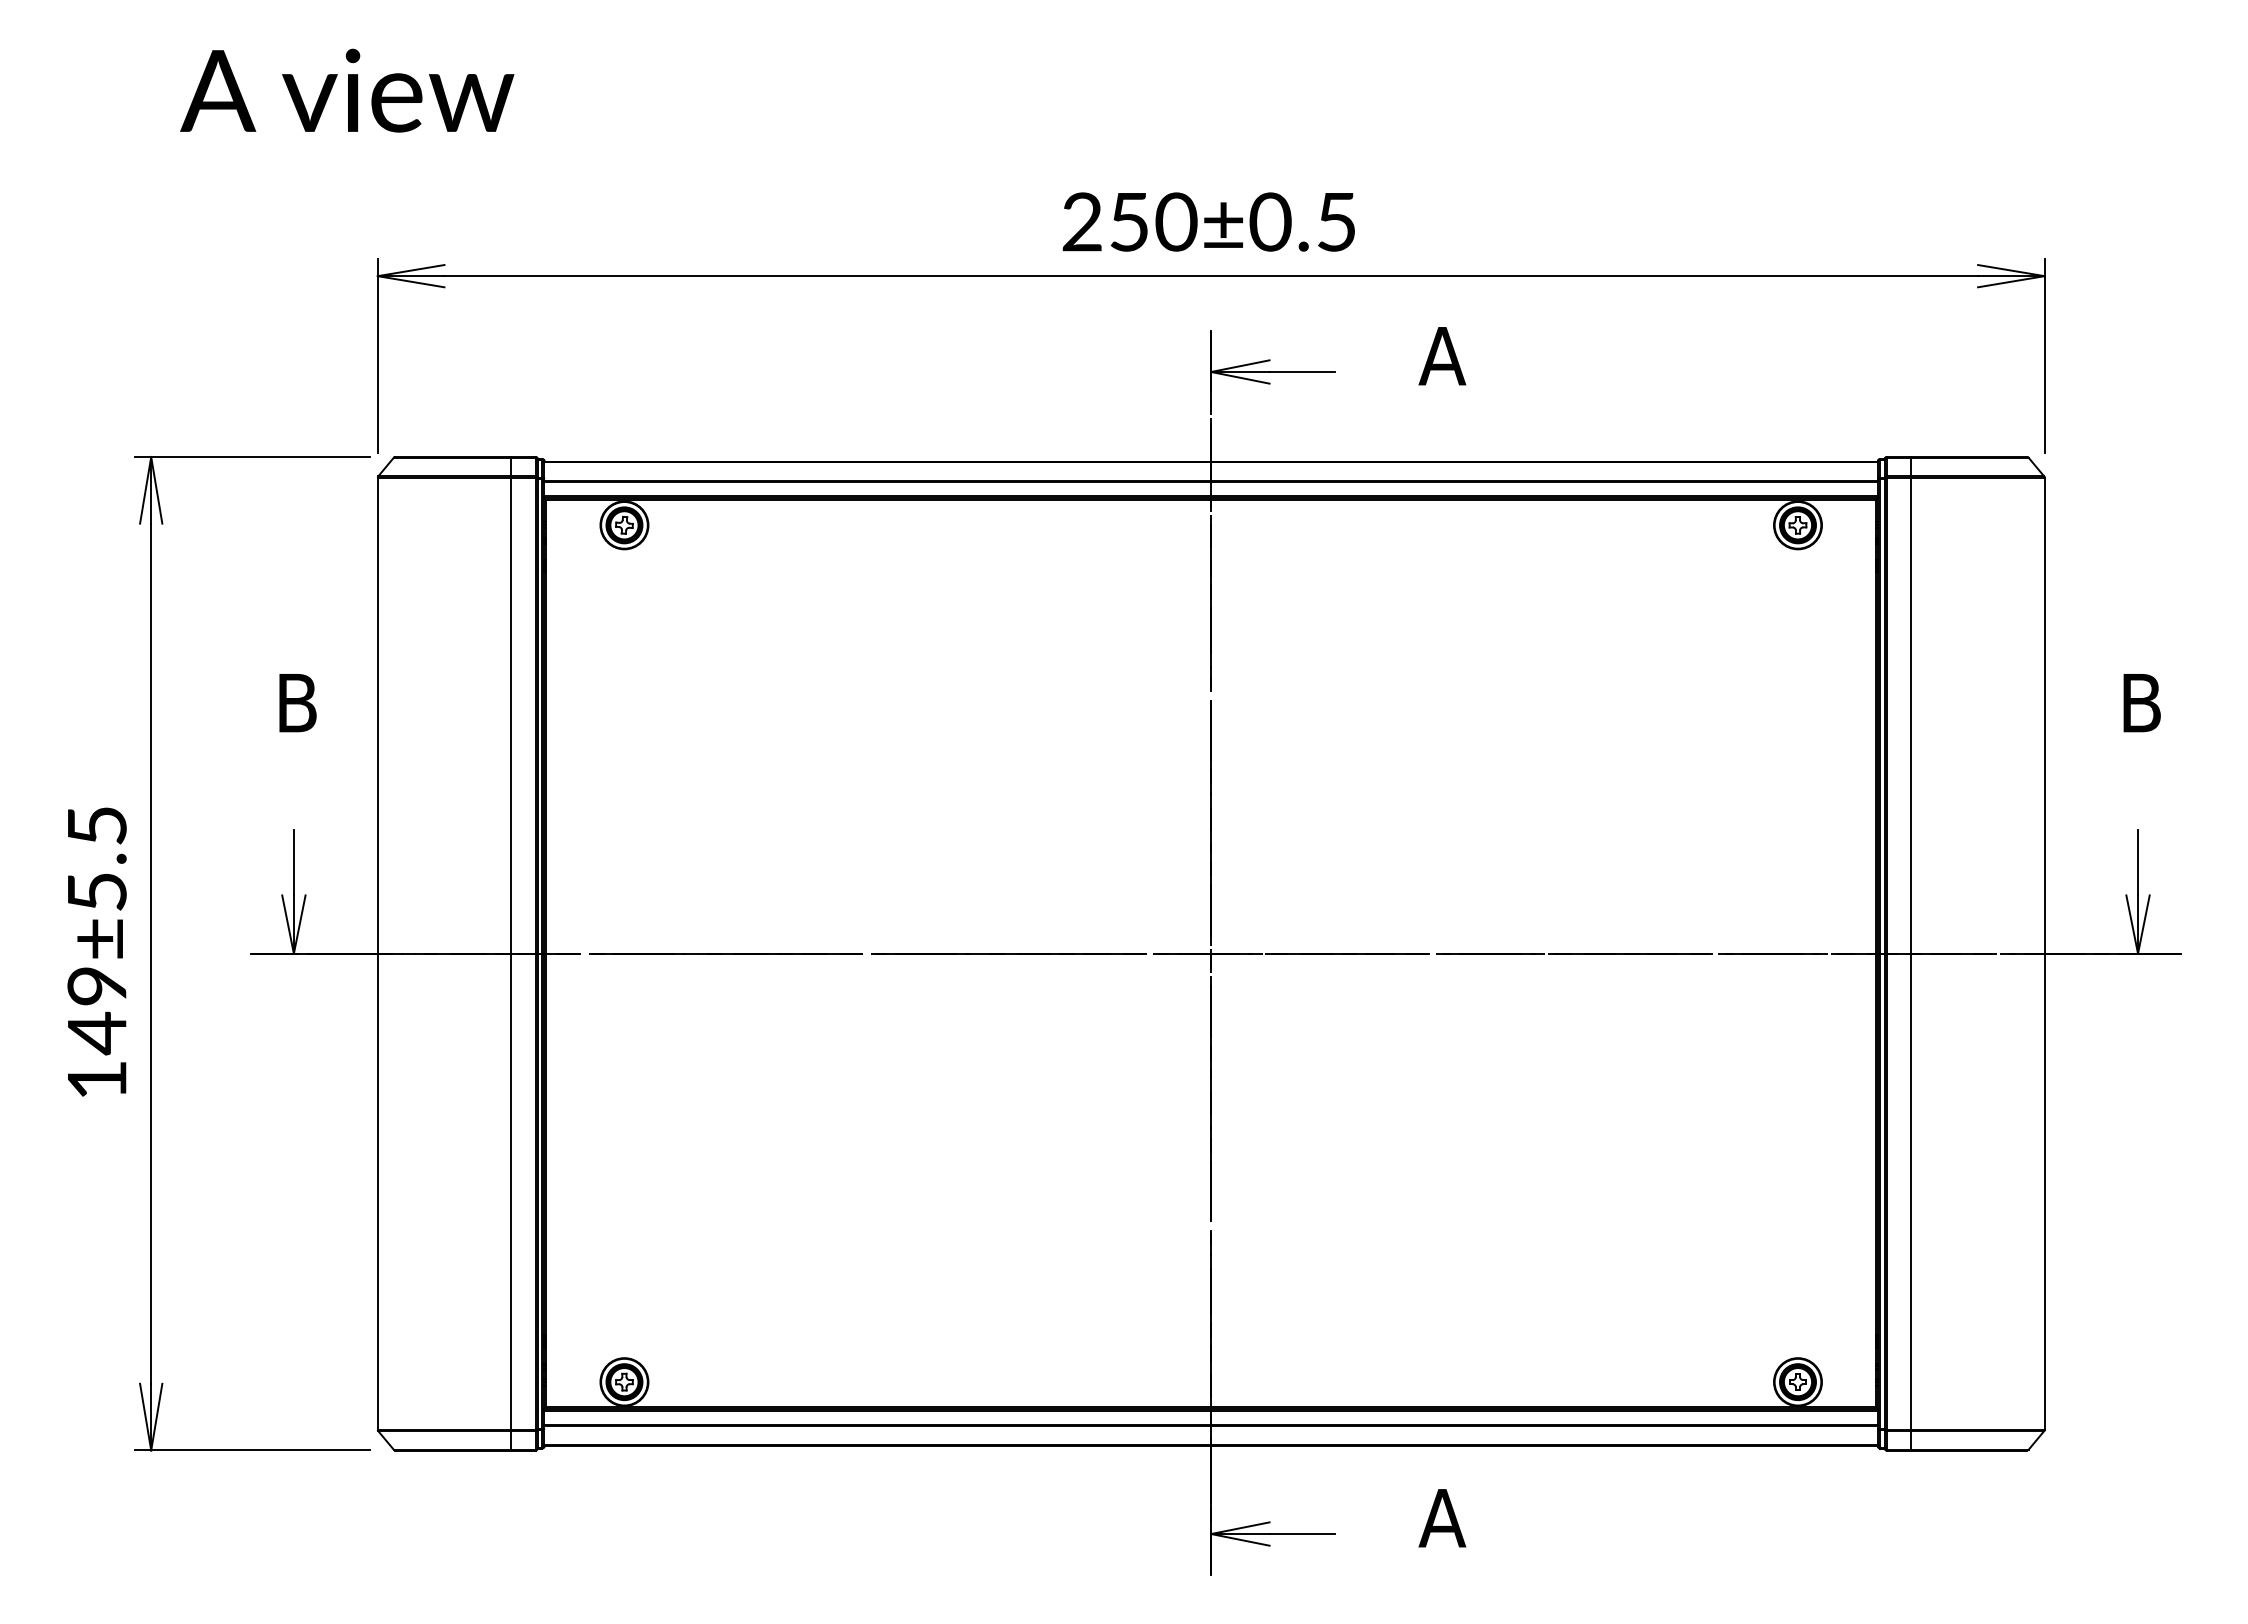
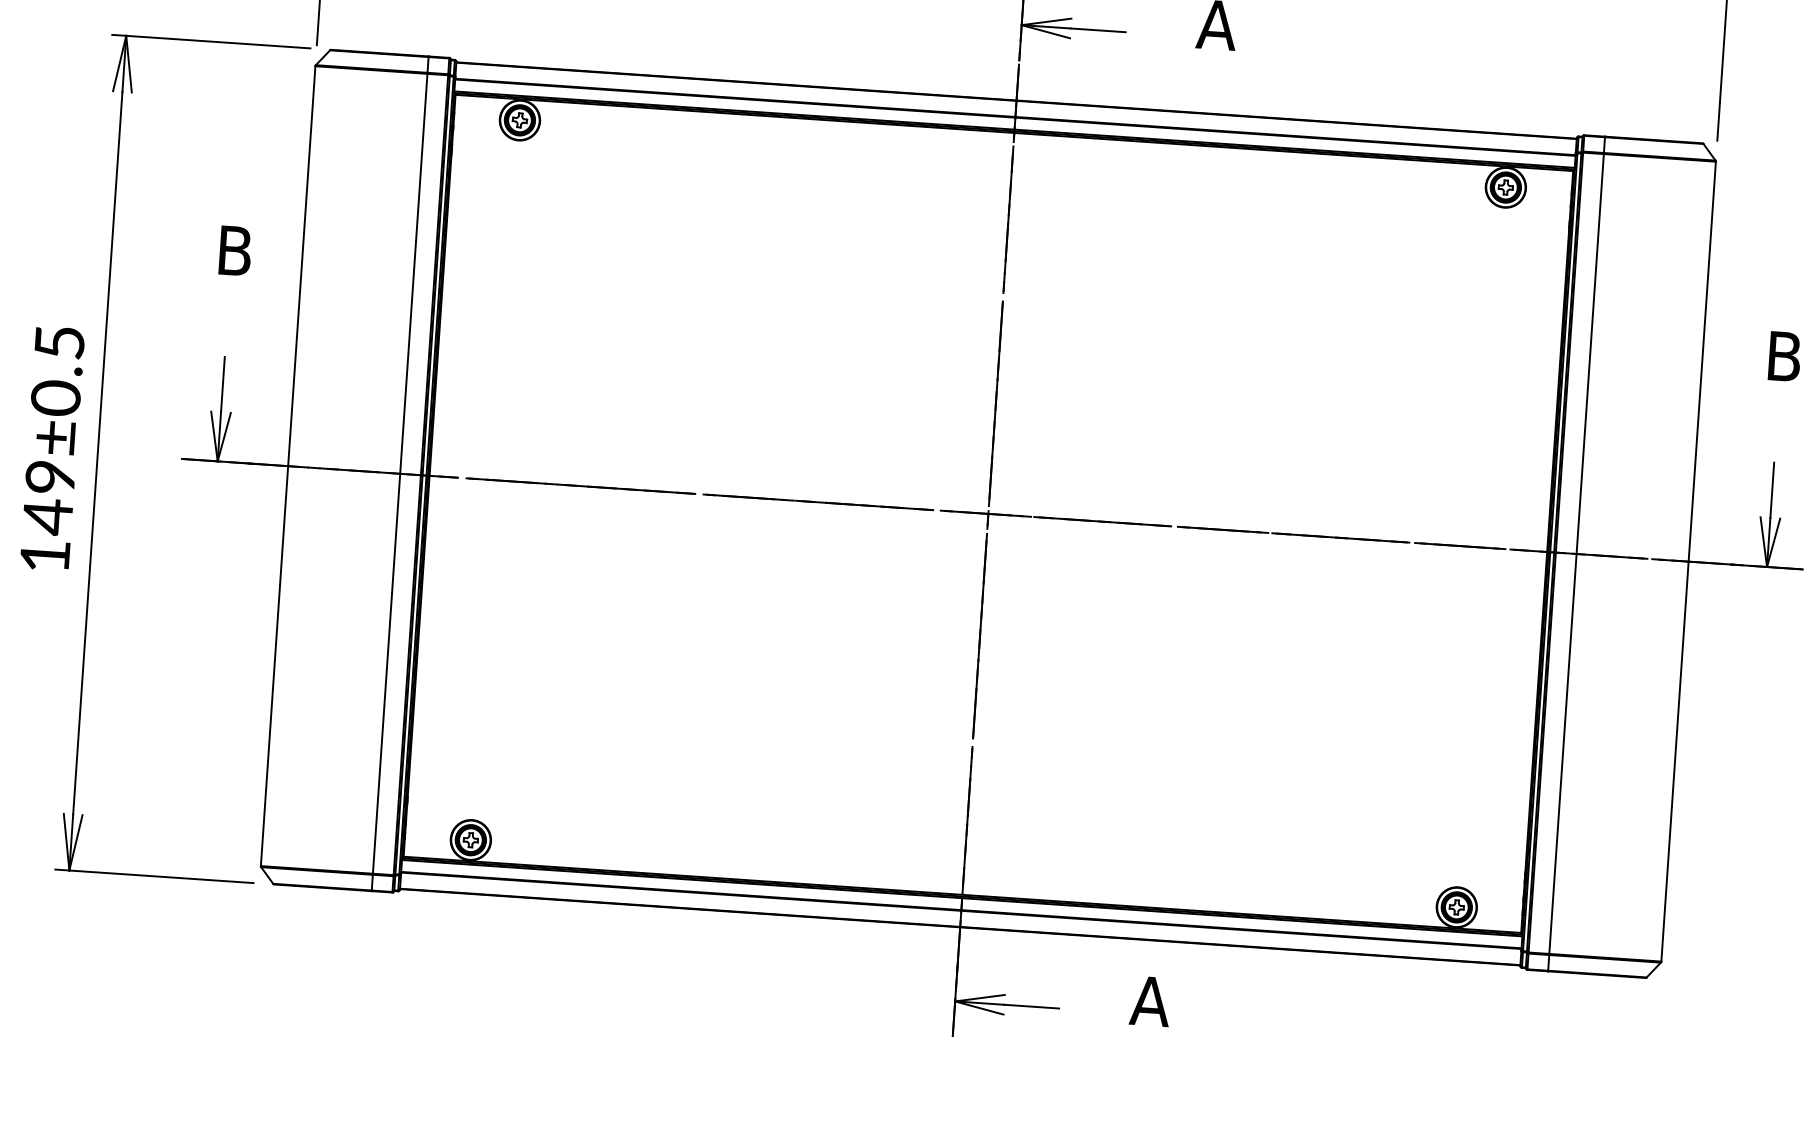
text: (96, 891) -> (55, 397), 149±5.5 -> 149±0.5

